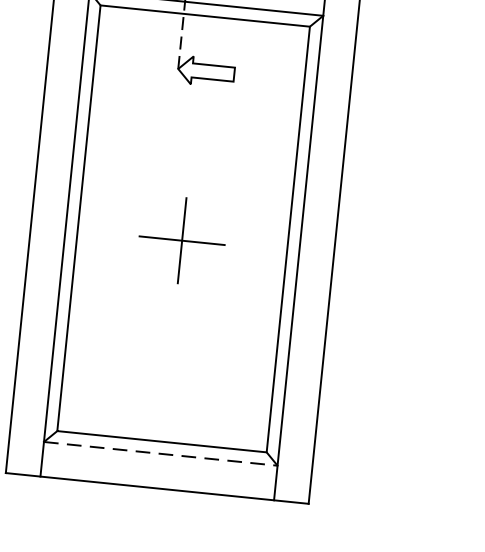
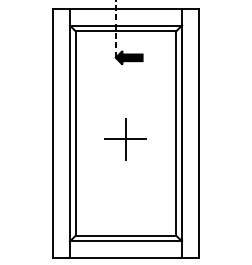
fill: (204, 70) -> (128, 57), added
line: (161, 454) -> (126, 241), dashed -> solid

